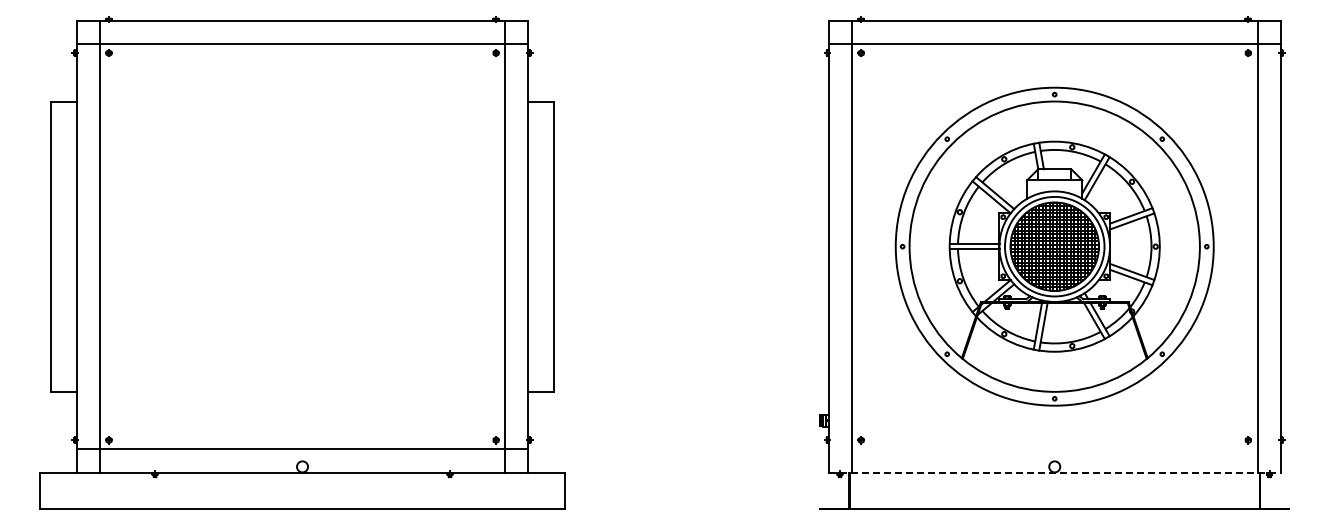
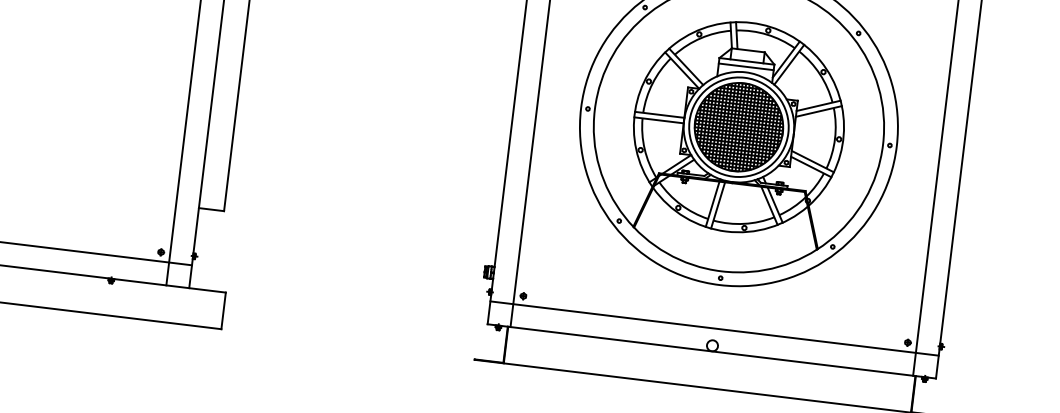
line: (1054, 185) -> (746, 66), added
line: (1054, 449) -> (714, 328), added
line: (1054, 472) -> (711, 351), dashed -> solid

